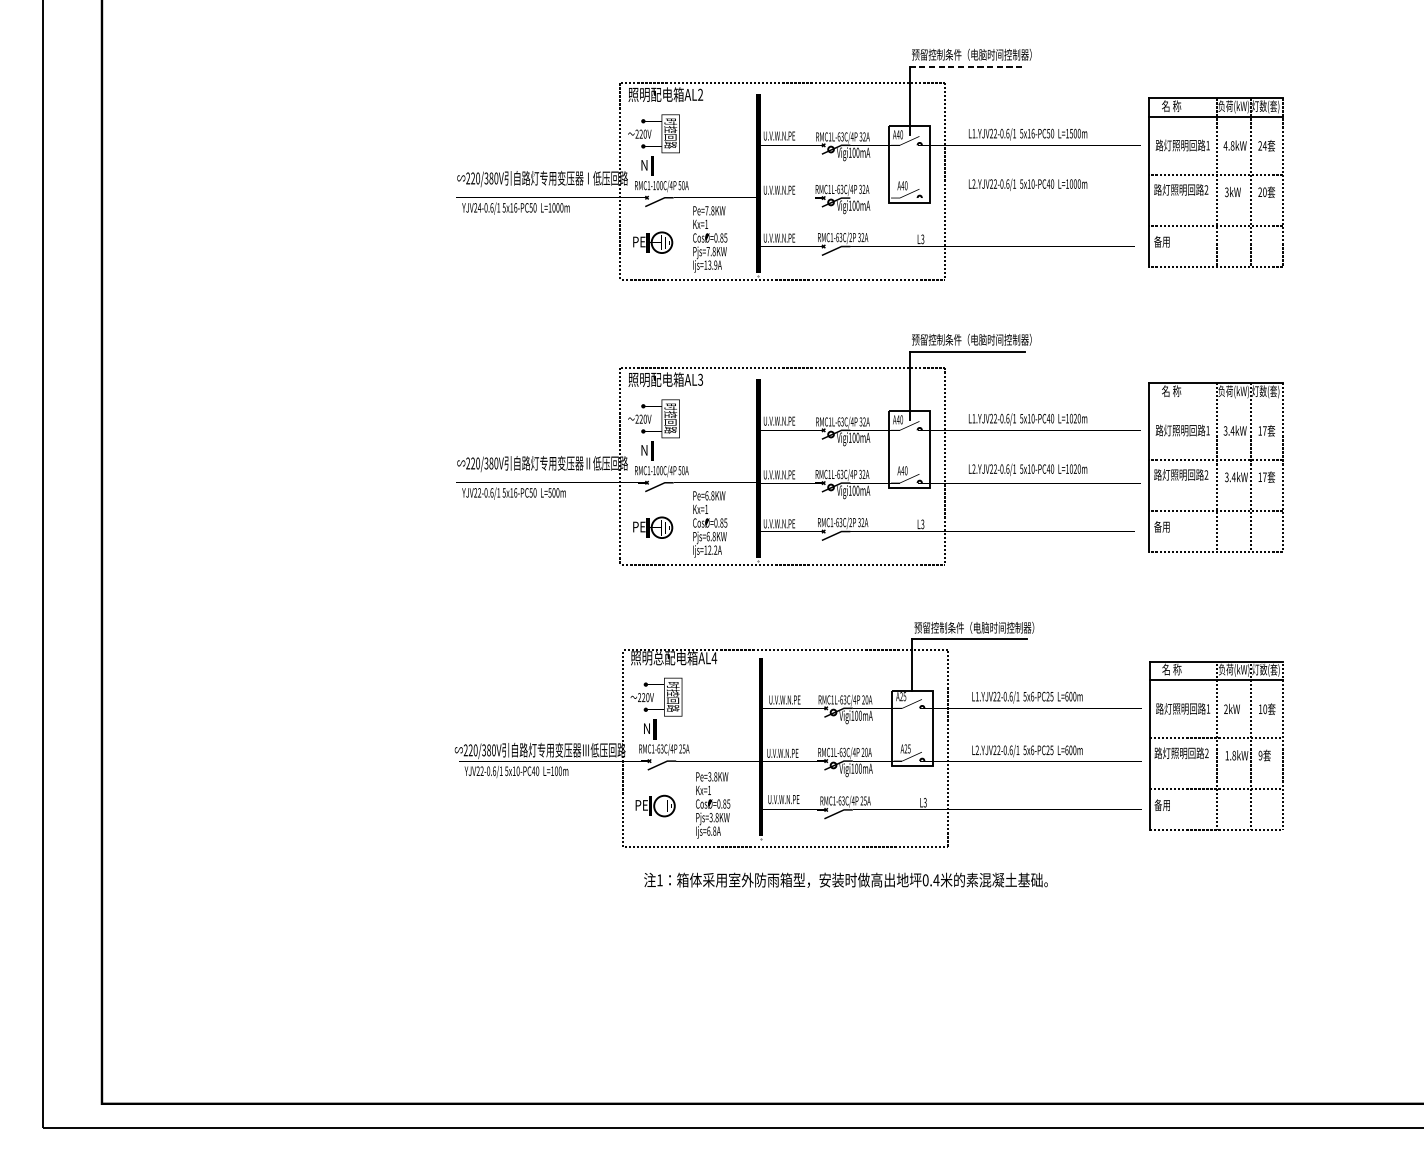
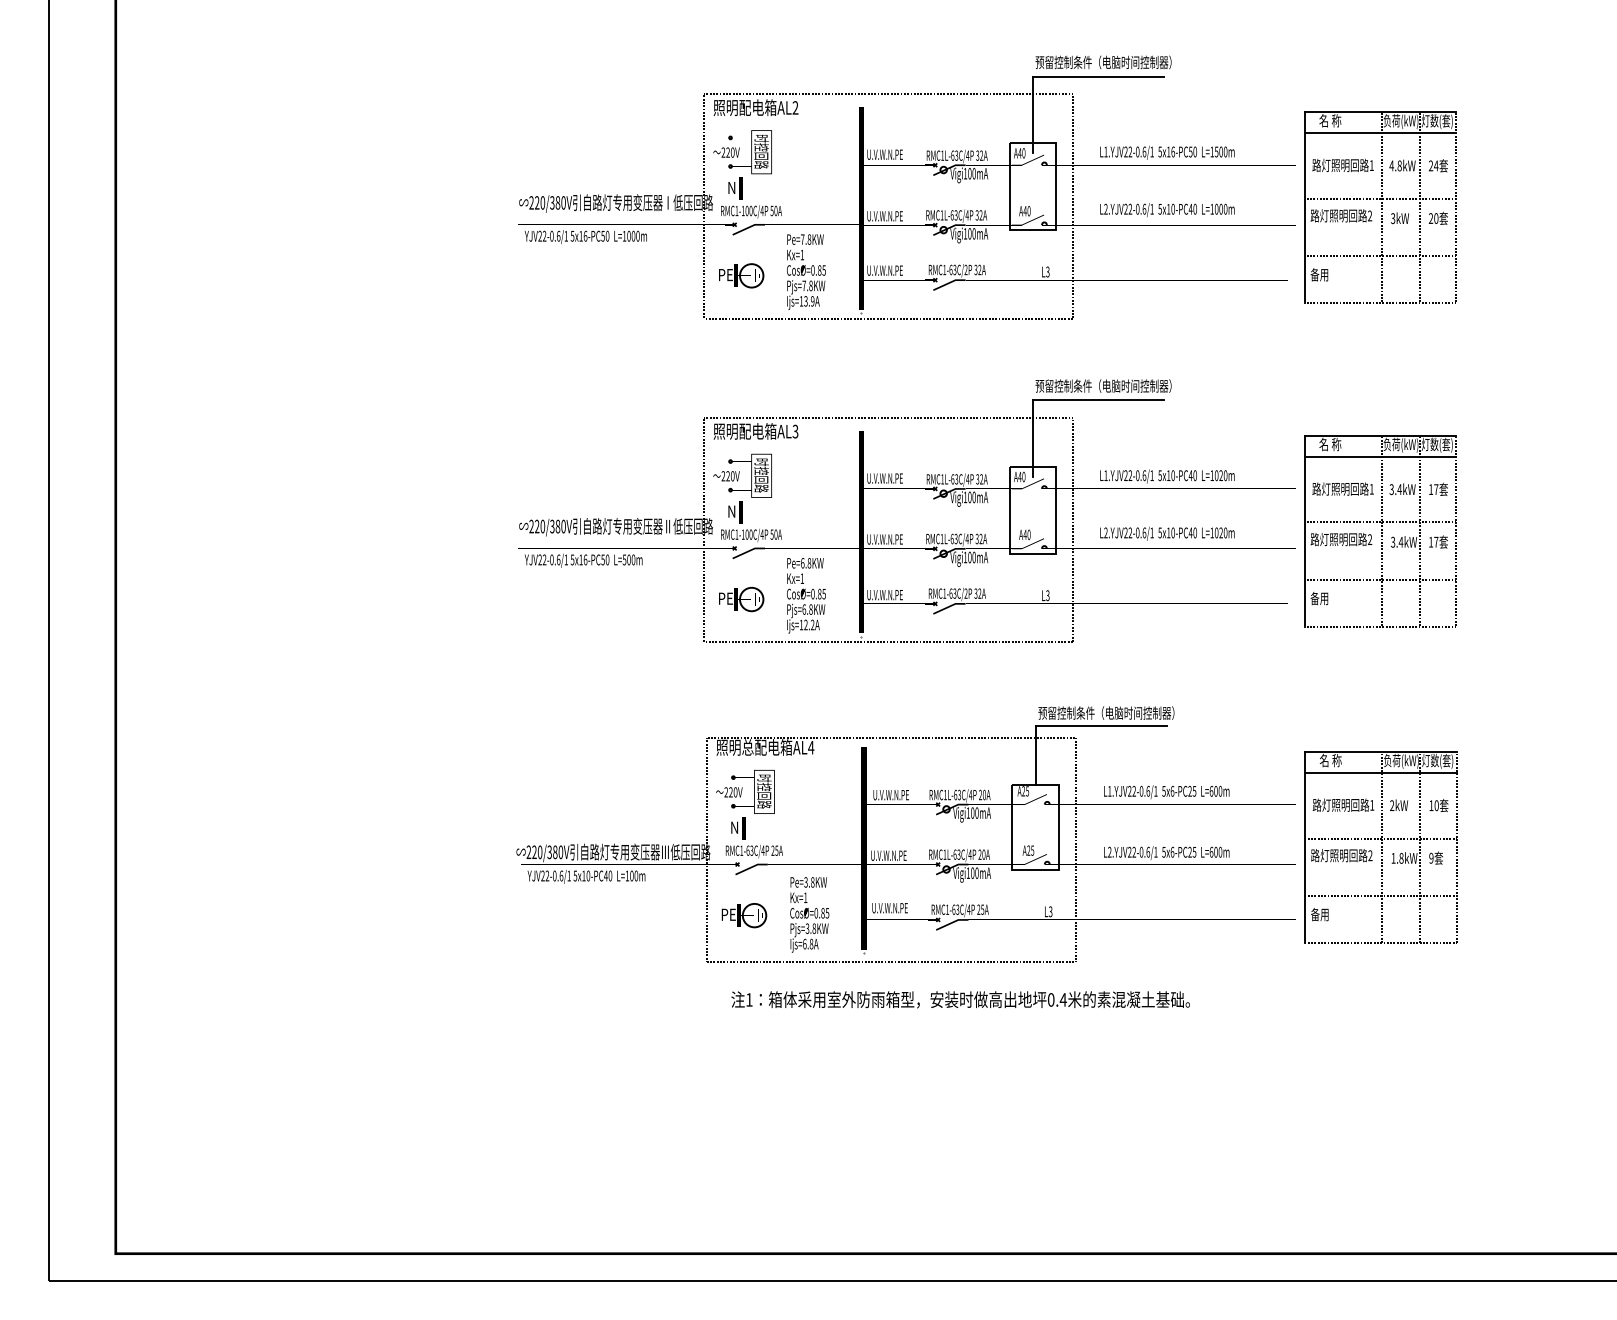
line: (967, 67) -> (1098, 76), dashed -> solid
text: (479, 207) -> (544, 235), YJV24-0.6/1 -> YJV22-0.6/1
line: (1215, 401) -> (1380, 456), added

